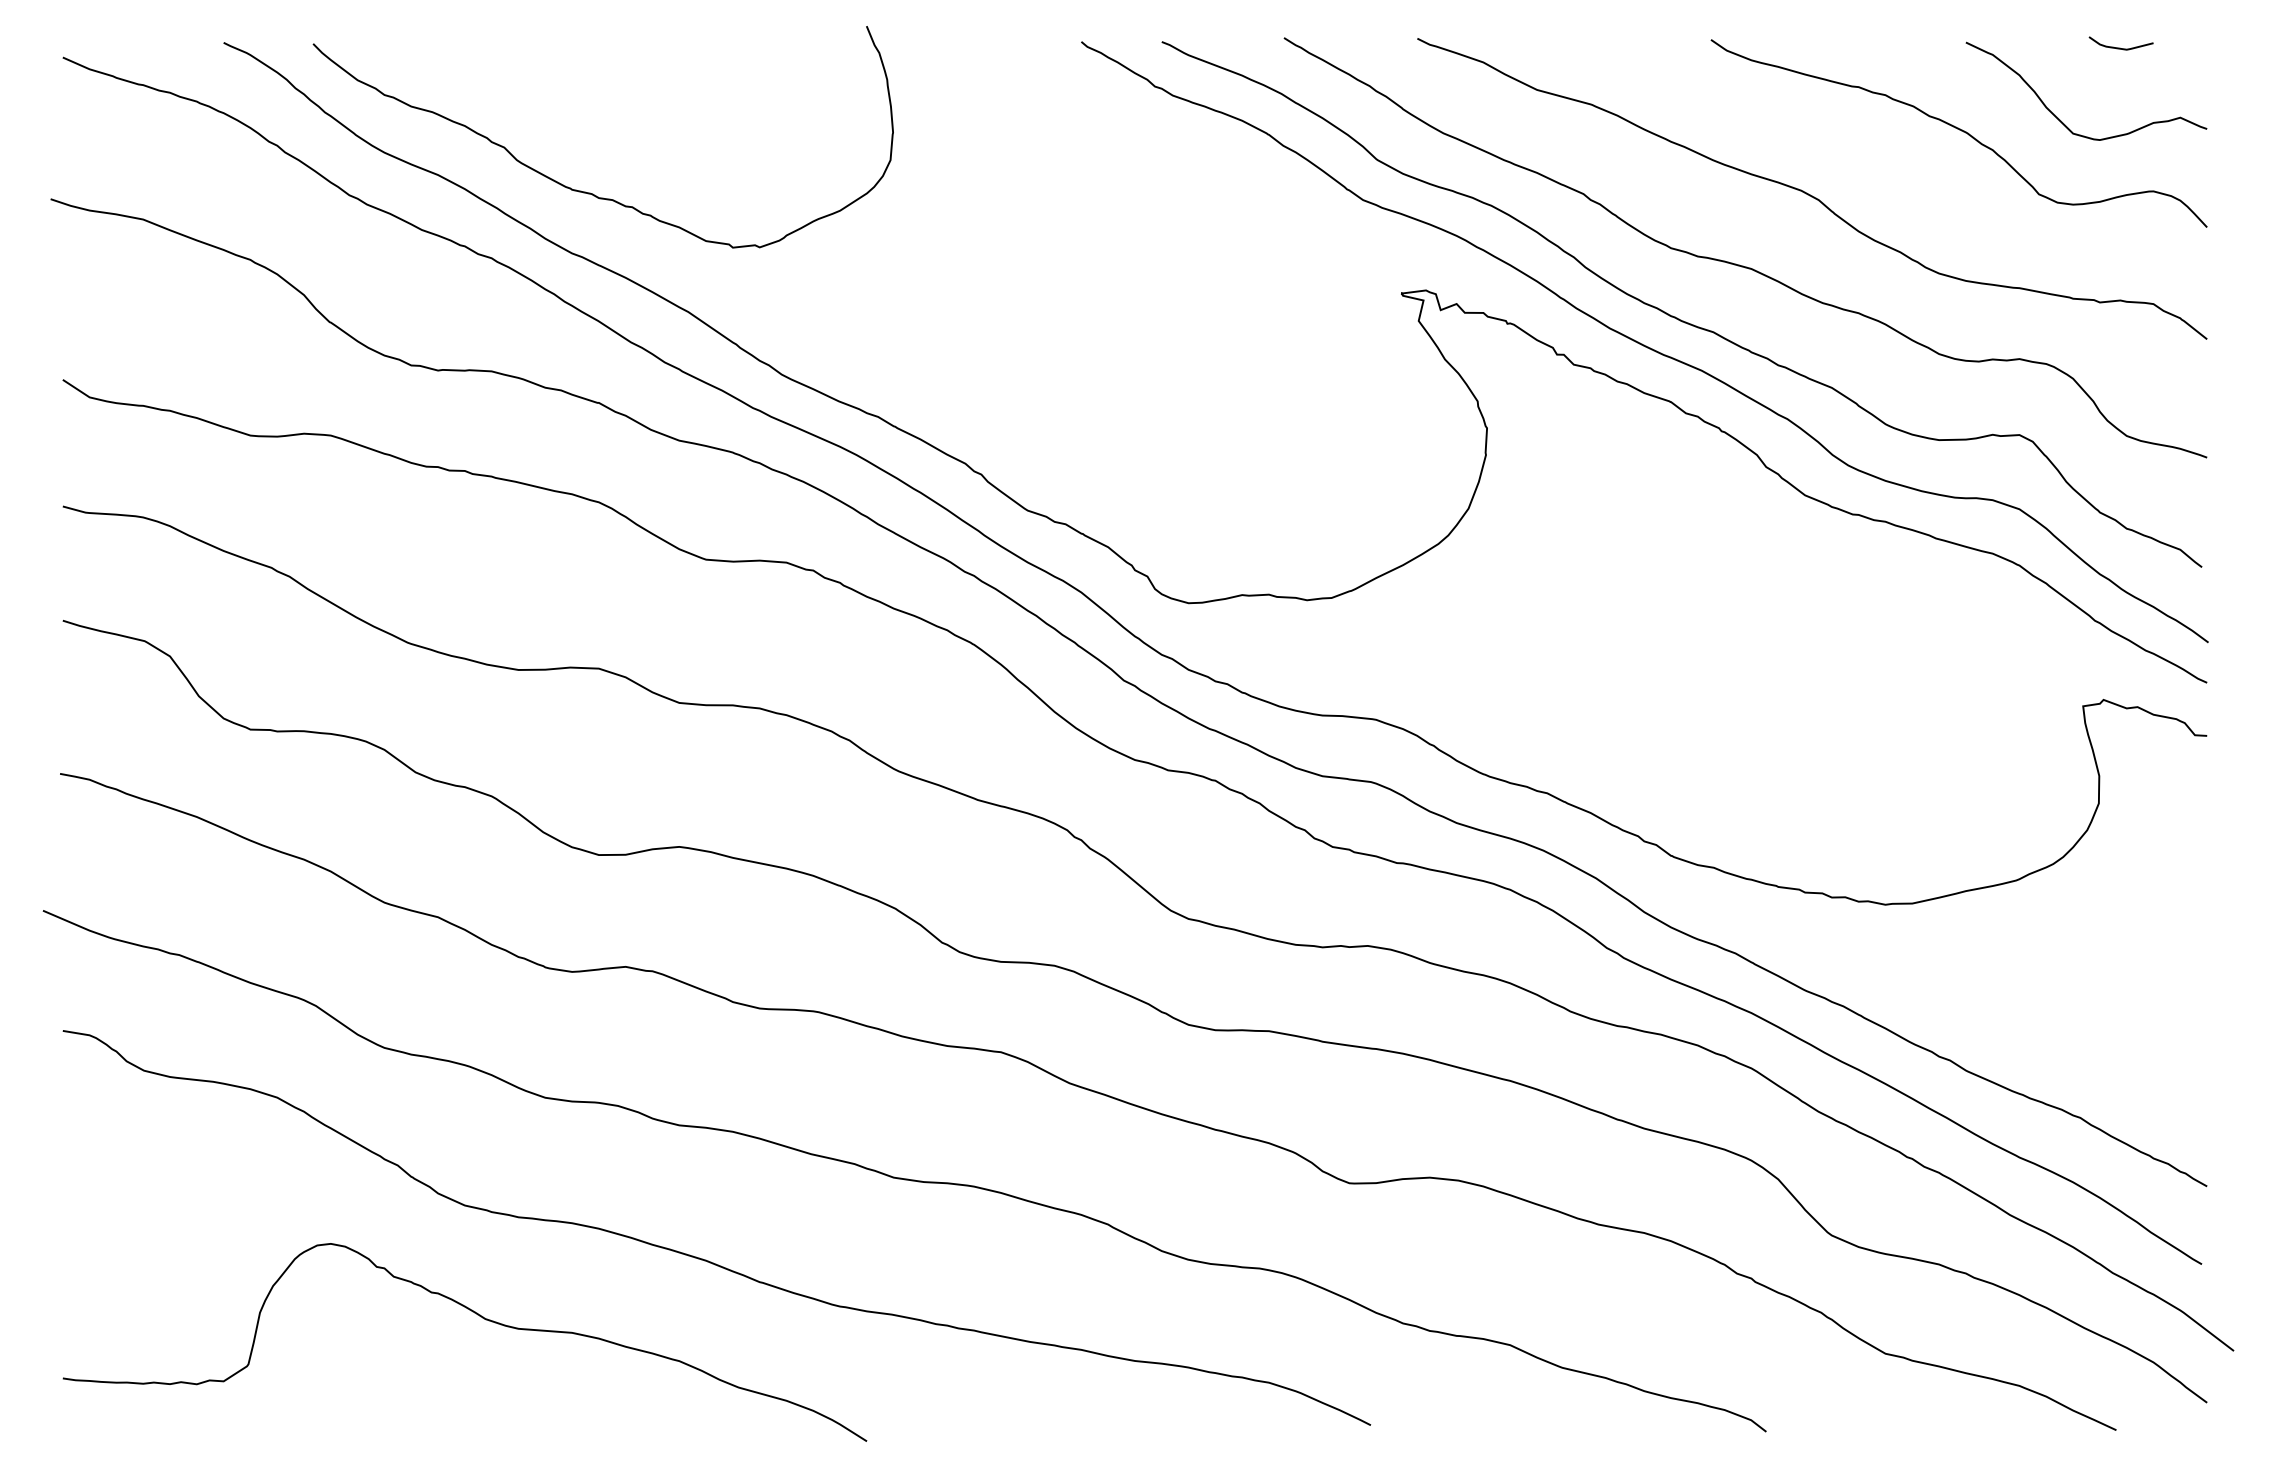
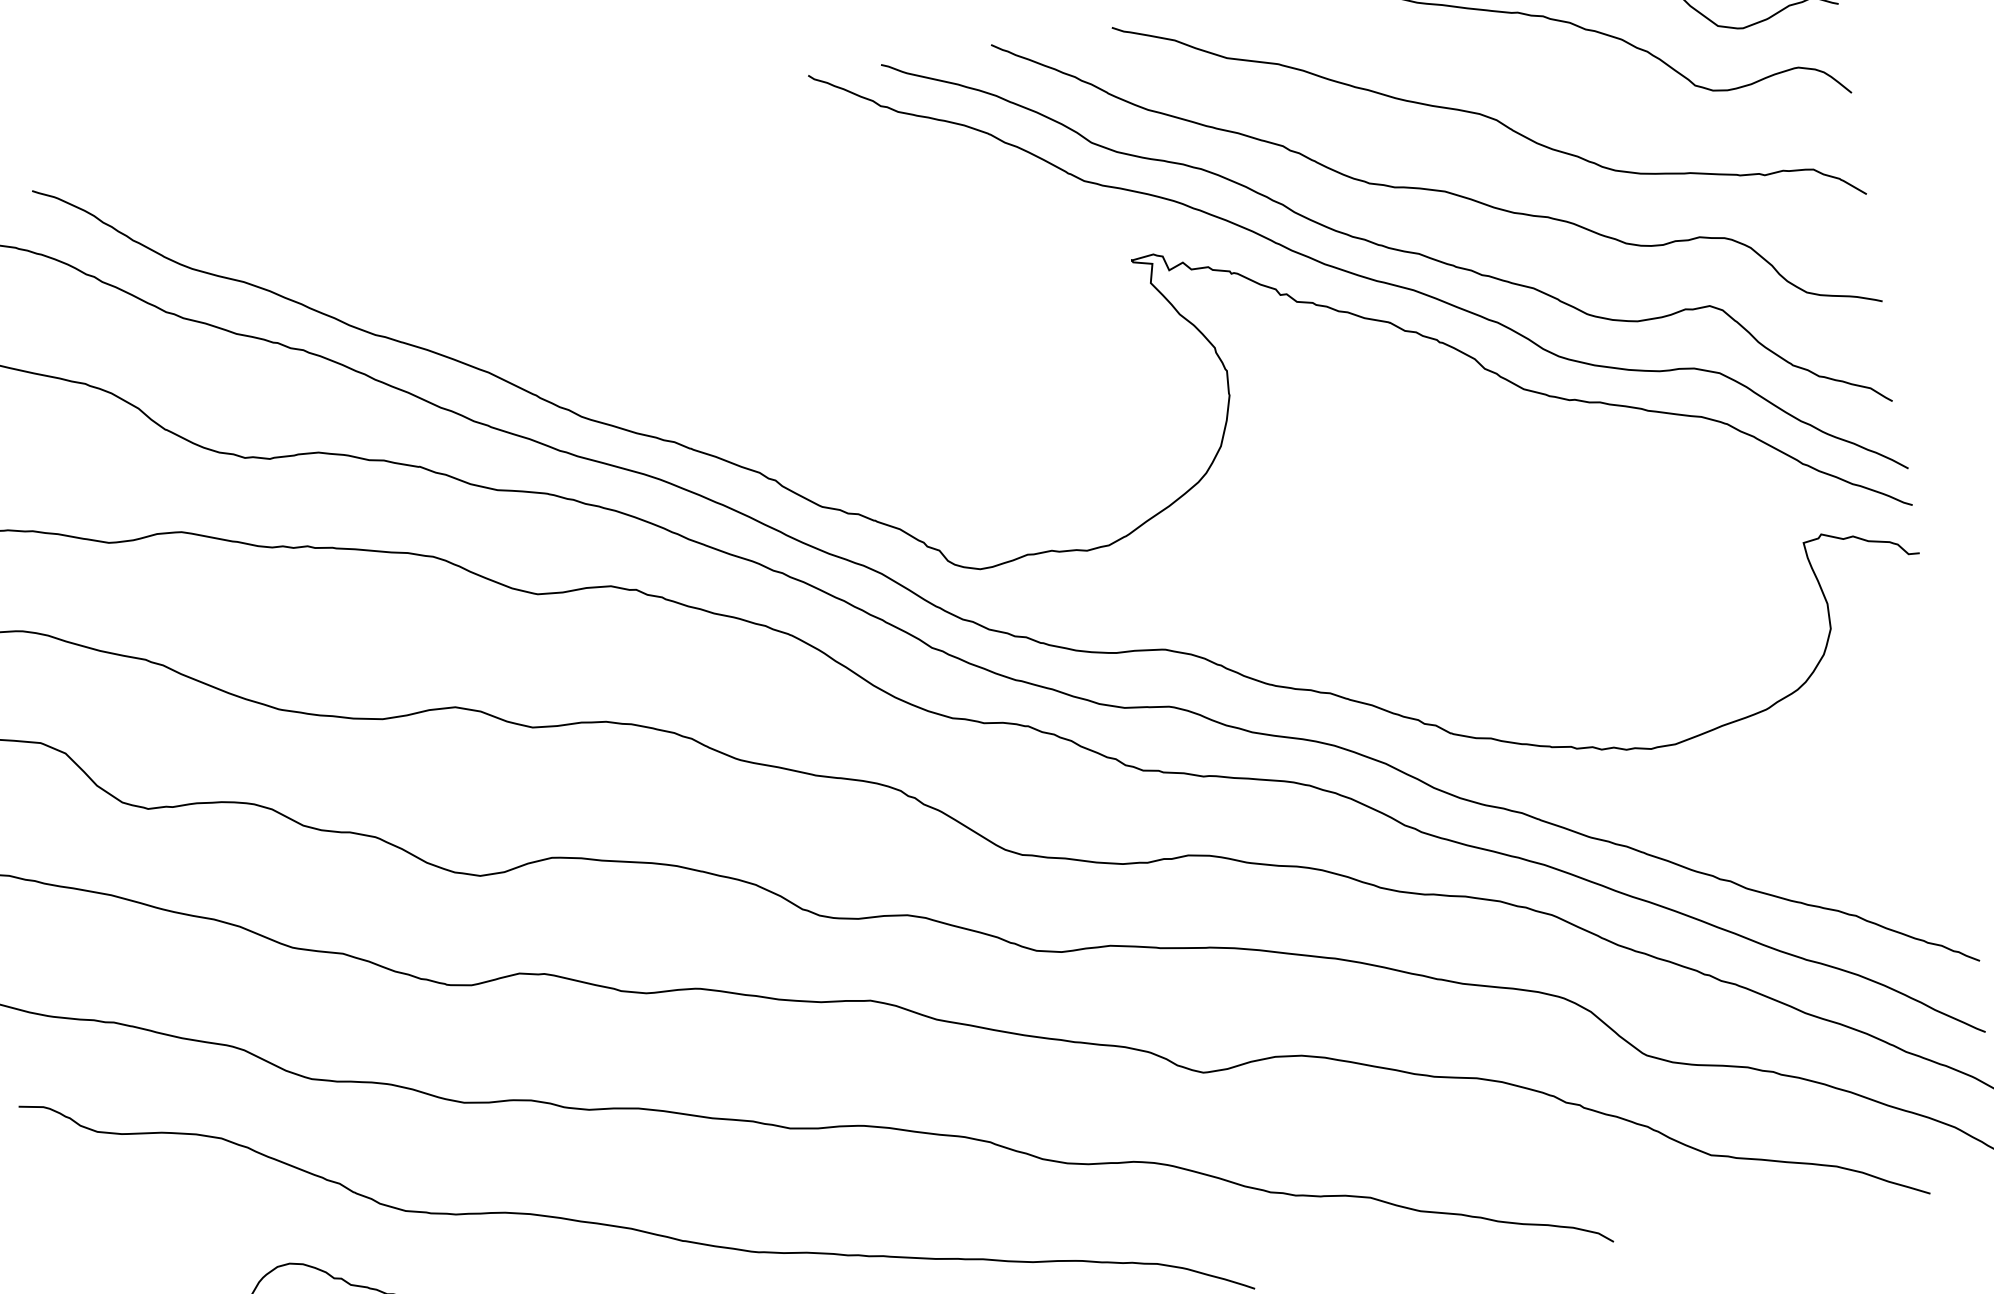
curve: (590, 192) -> (384, 277), removed

